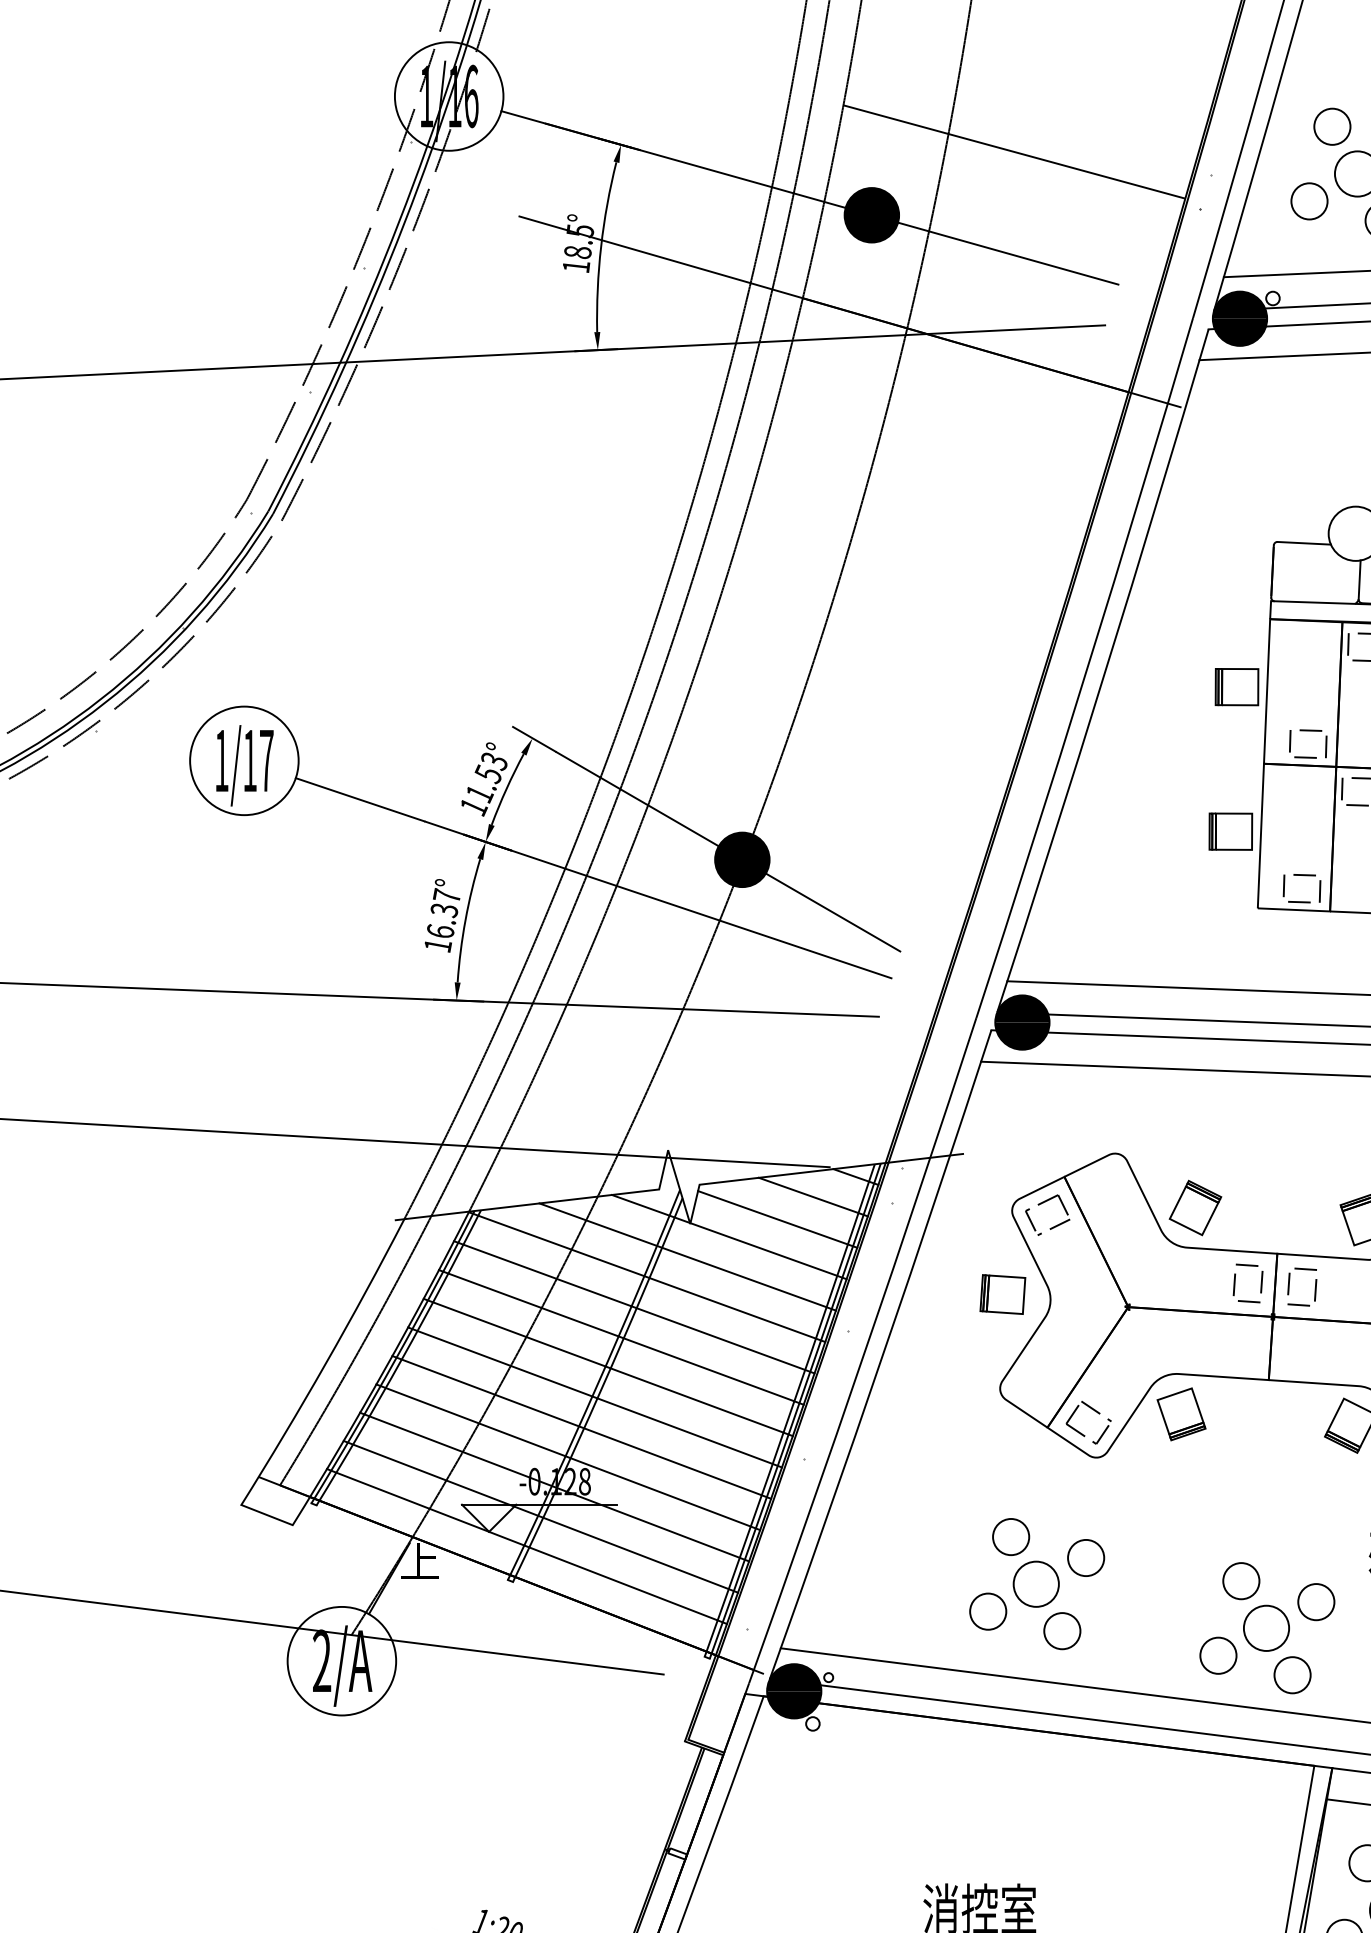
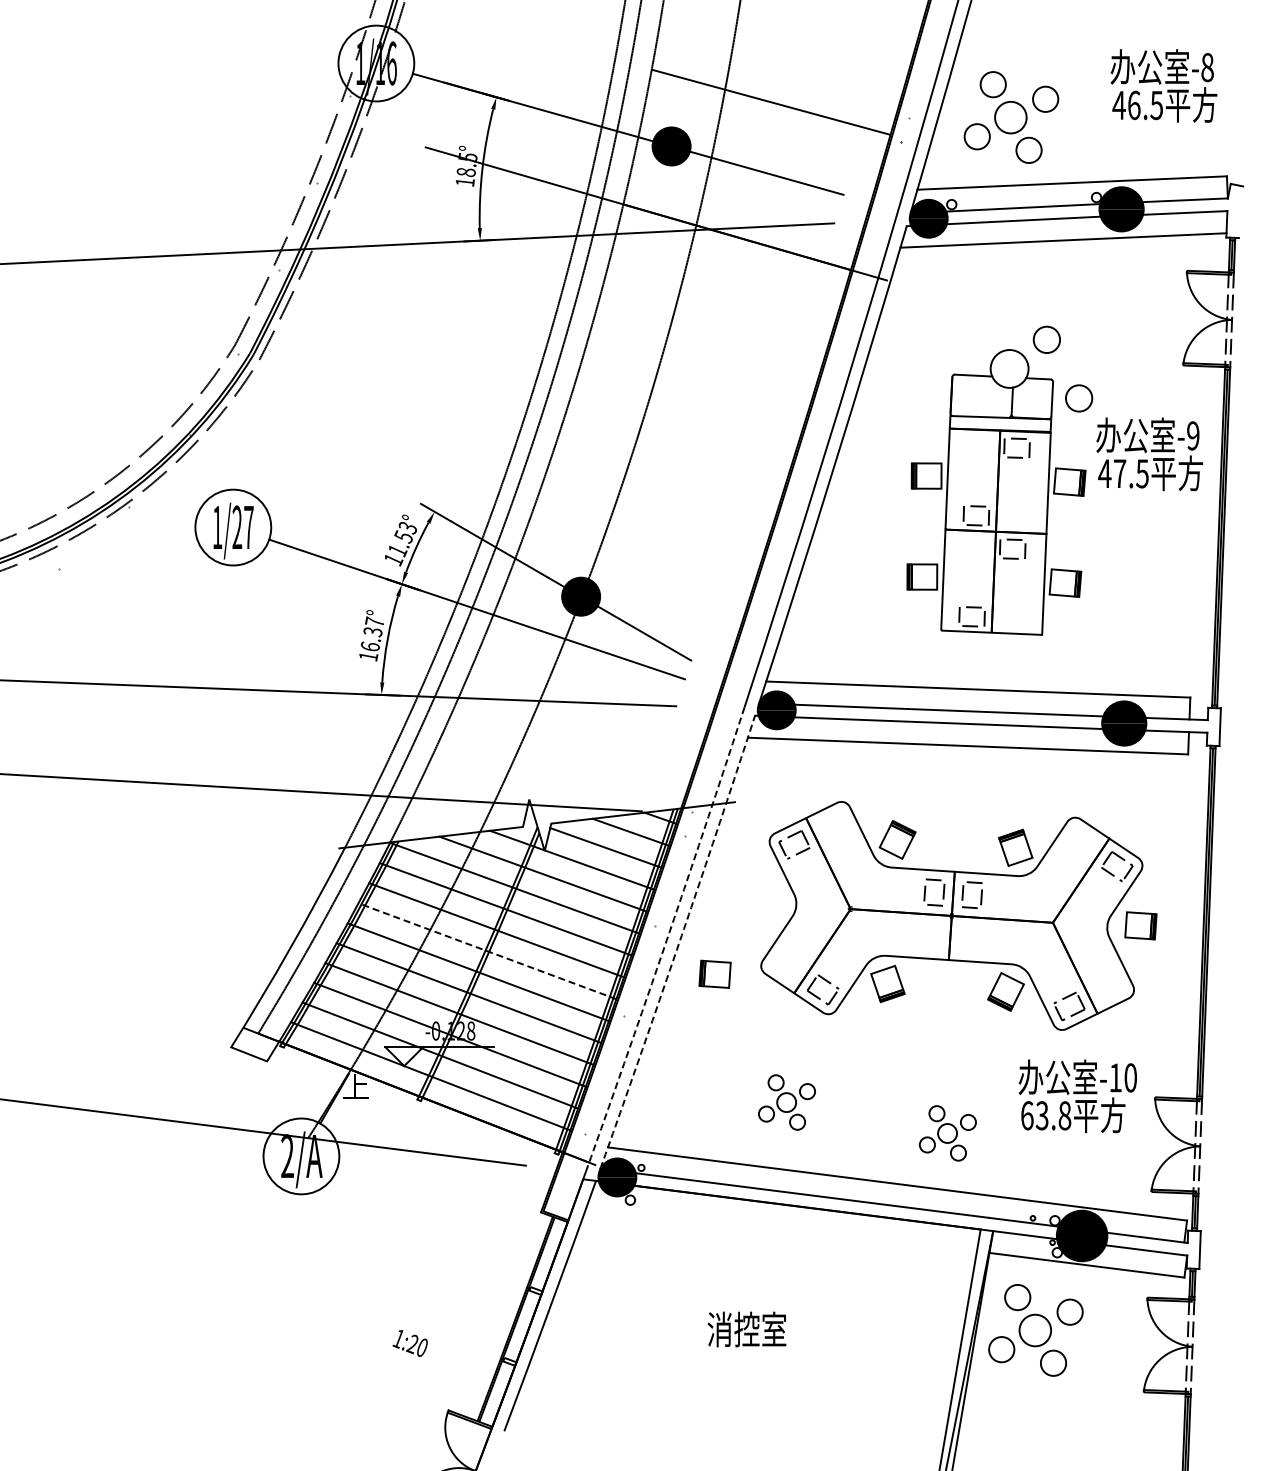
text: (250, 759) -> (237, 526), 1/17 -> 1/27
part: (1002, 1293) -> (714, 973), moved
arc: (864, 1352) -> (666, 940), solid -> dashed
arc: (883, 1354) -> (679, 942), solid -> dashed
line: (608, 1367) -> (487, 951), solid -> dashed
part: (1036, 1583) -> (786, 1102), size x0.6
part: (1266, 1628) -> (947, 1133), size x0.6

